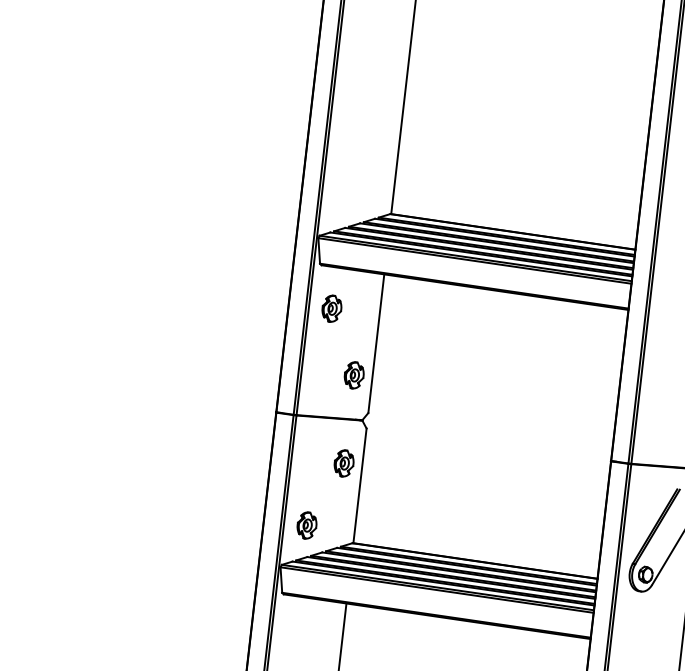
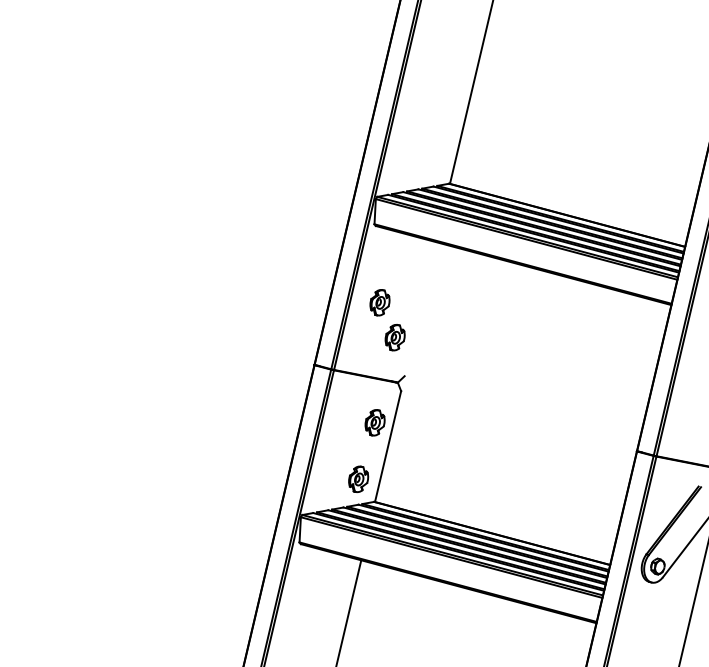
part: (331, 308) -> (379, 302), moved
line: (376, 344) -> (420, 309), removed
part: (306, 524) -> (358, 478), moved

